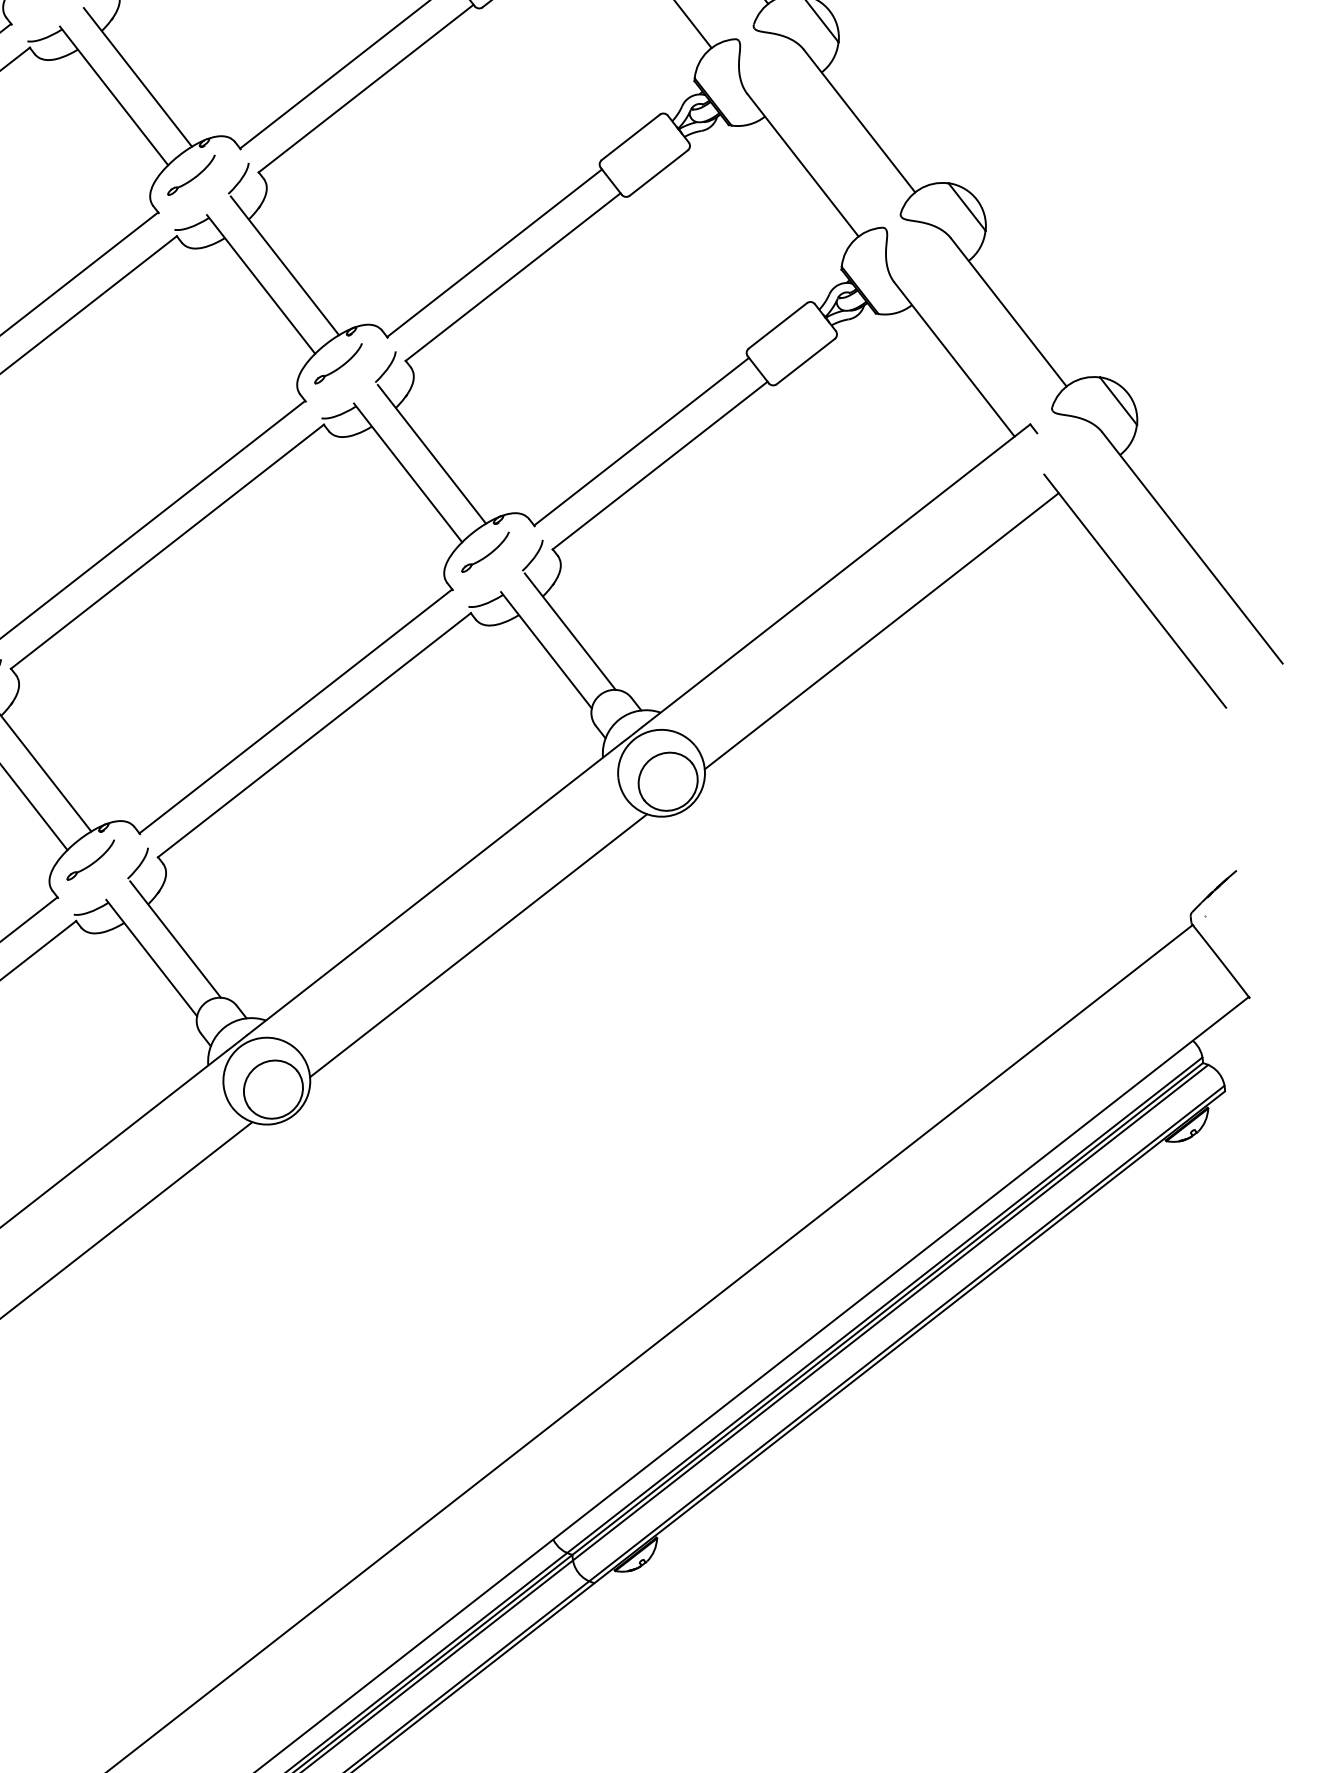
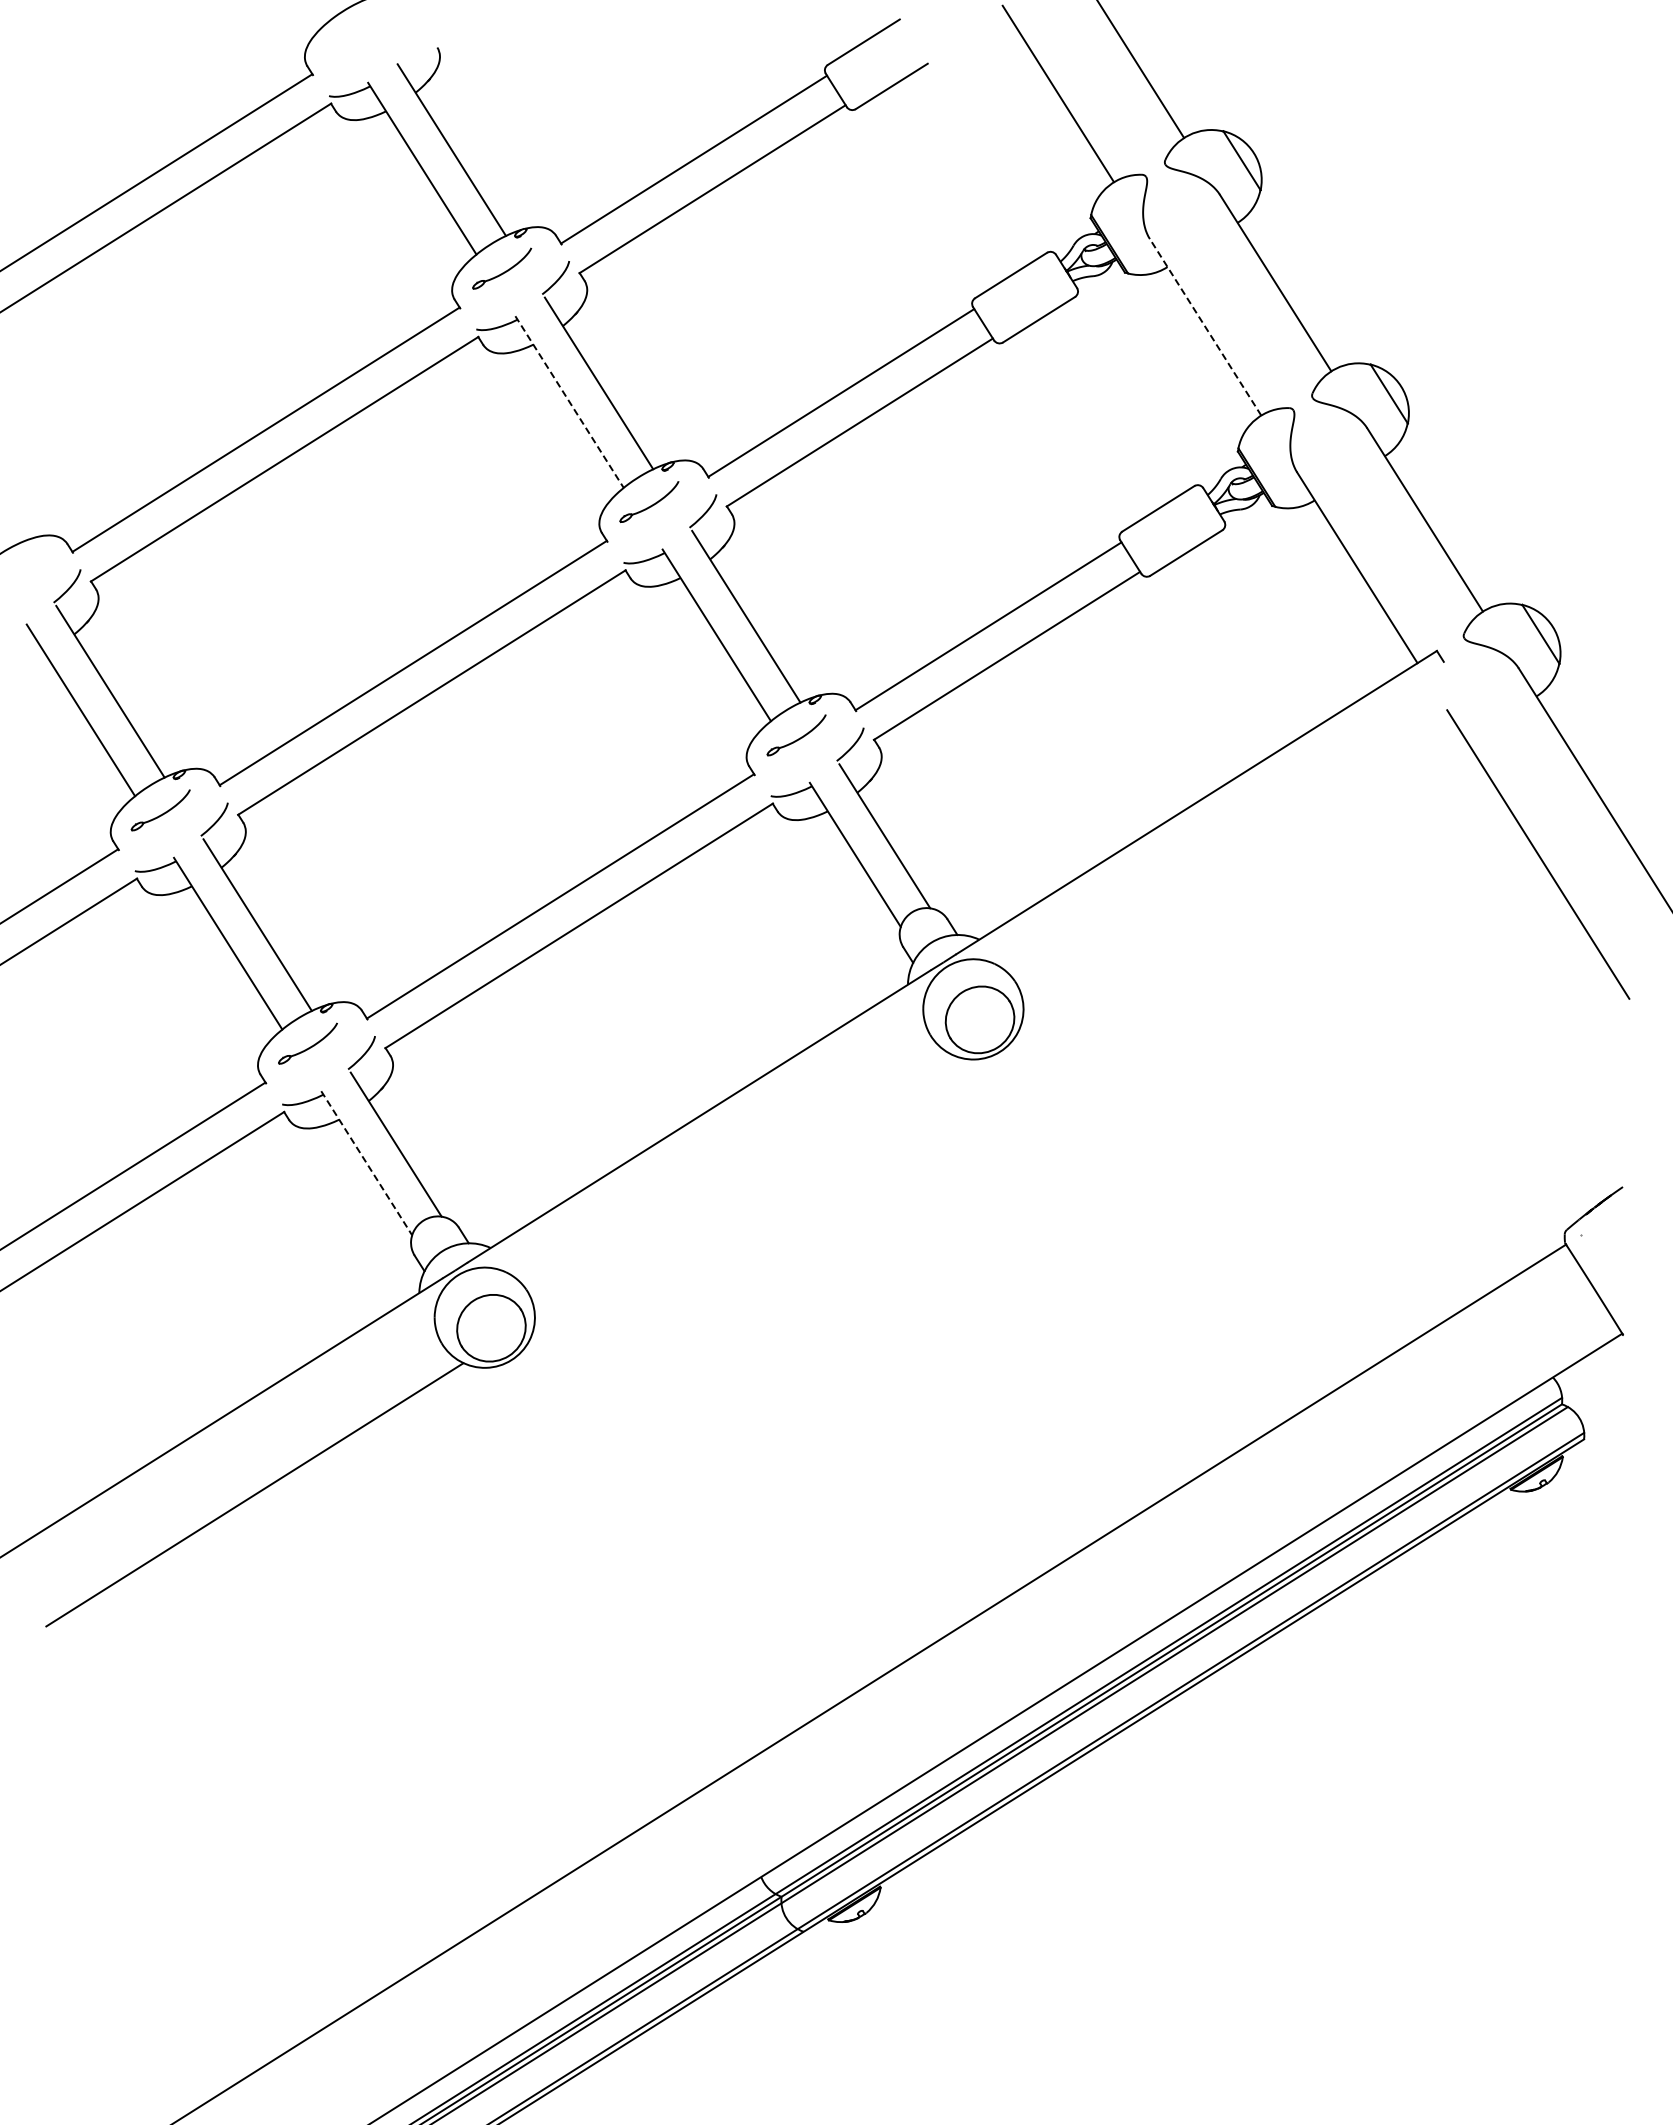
line: (802, 164) -> (1205, 326), solid -> dashed
line: (261, 284) -> (569, 402), solid -> dashed
line: (881, 631) -> (1242, 871), removed
line: (478, 945) -> (743, 1186), removed
line: (151, 958) -> (366, 1163), solid -> dashed

